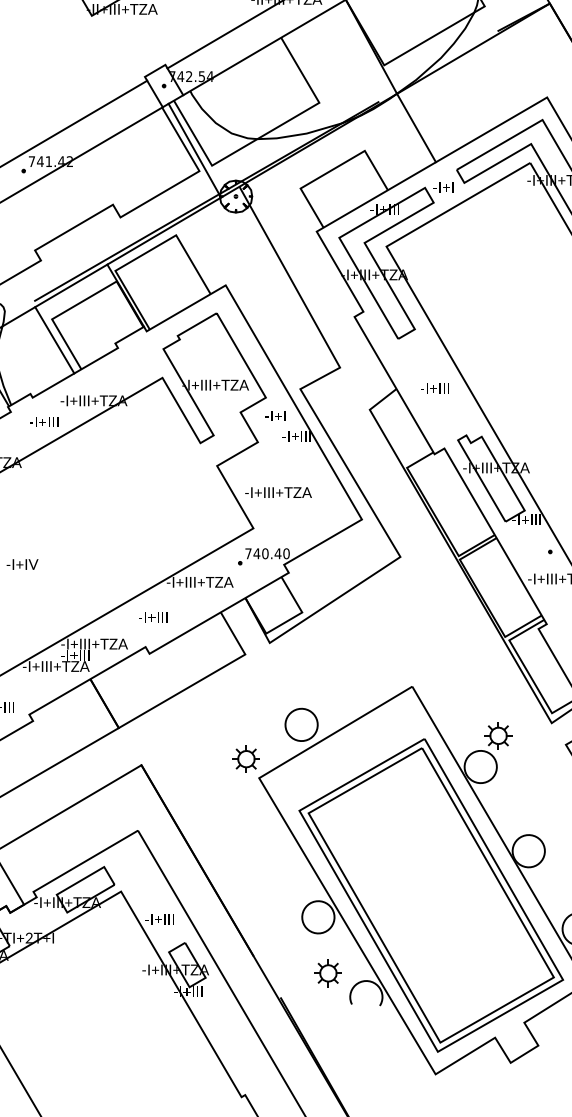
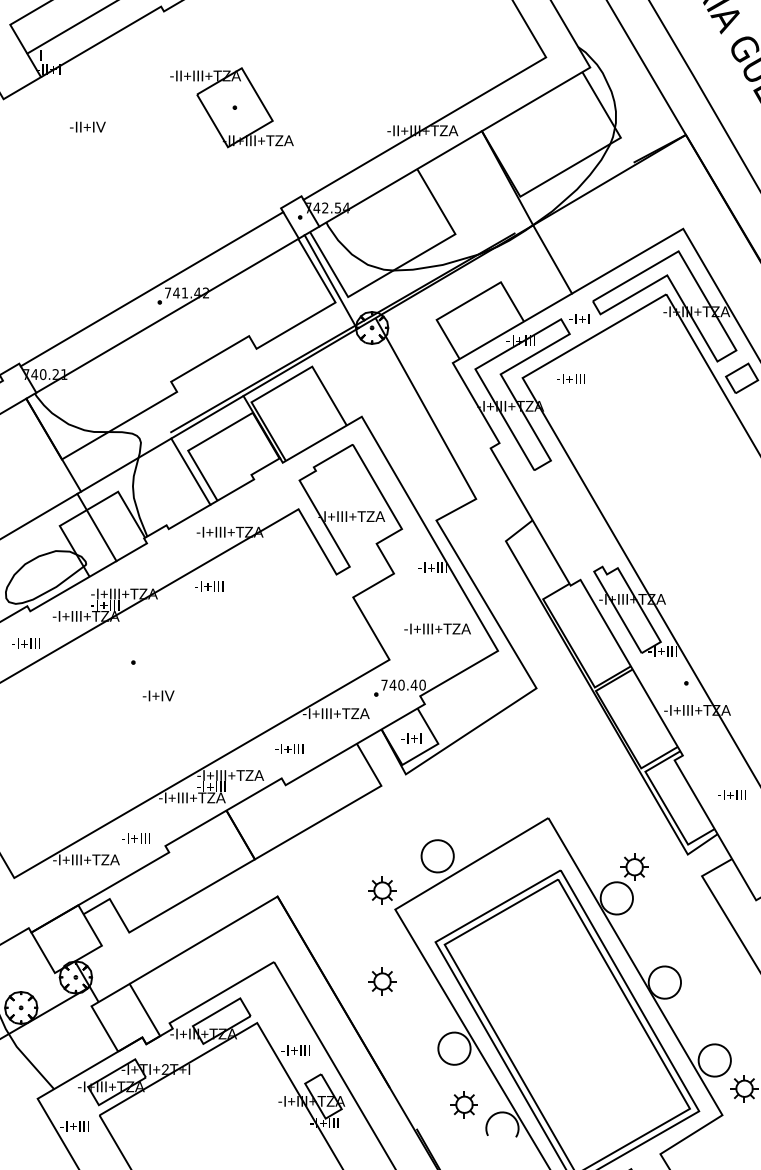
text: (434, 388) -> (570, 378), moved
text: (275, 416) -> (411, 738), moved
text: (44, 422) -> (209, 586), moved
text: (278, 492) -> (437, 628), moved
part: (246, 850) -> (382, 981), added

